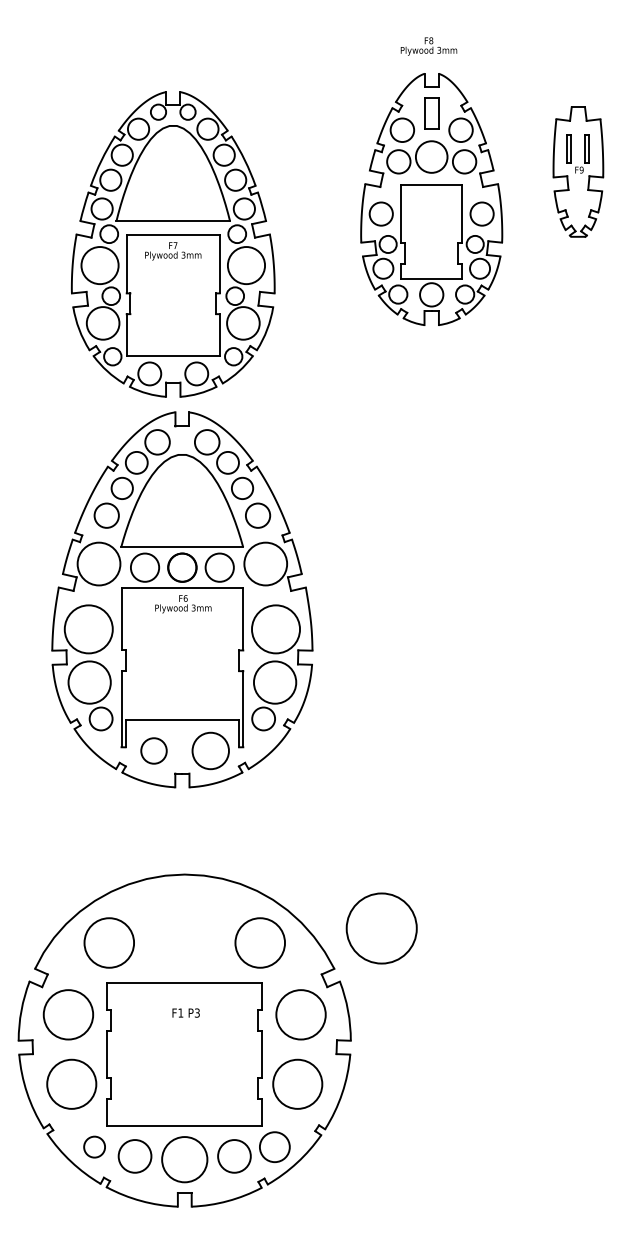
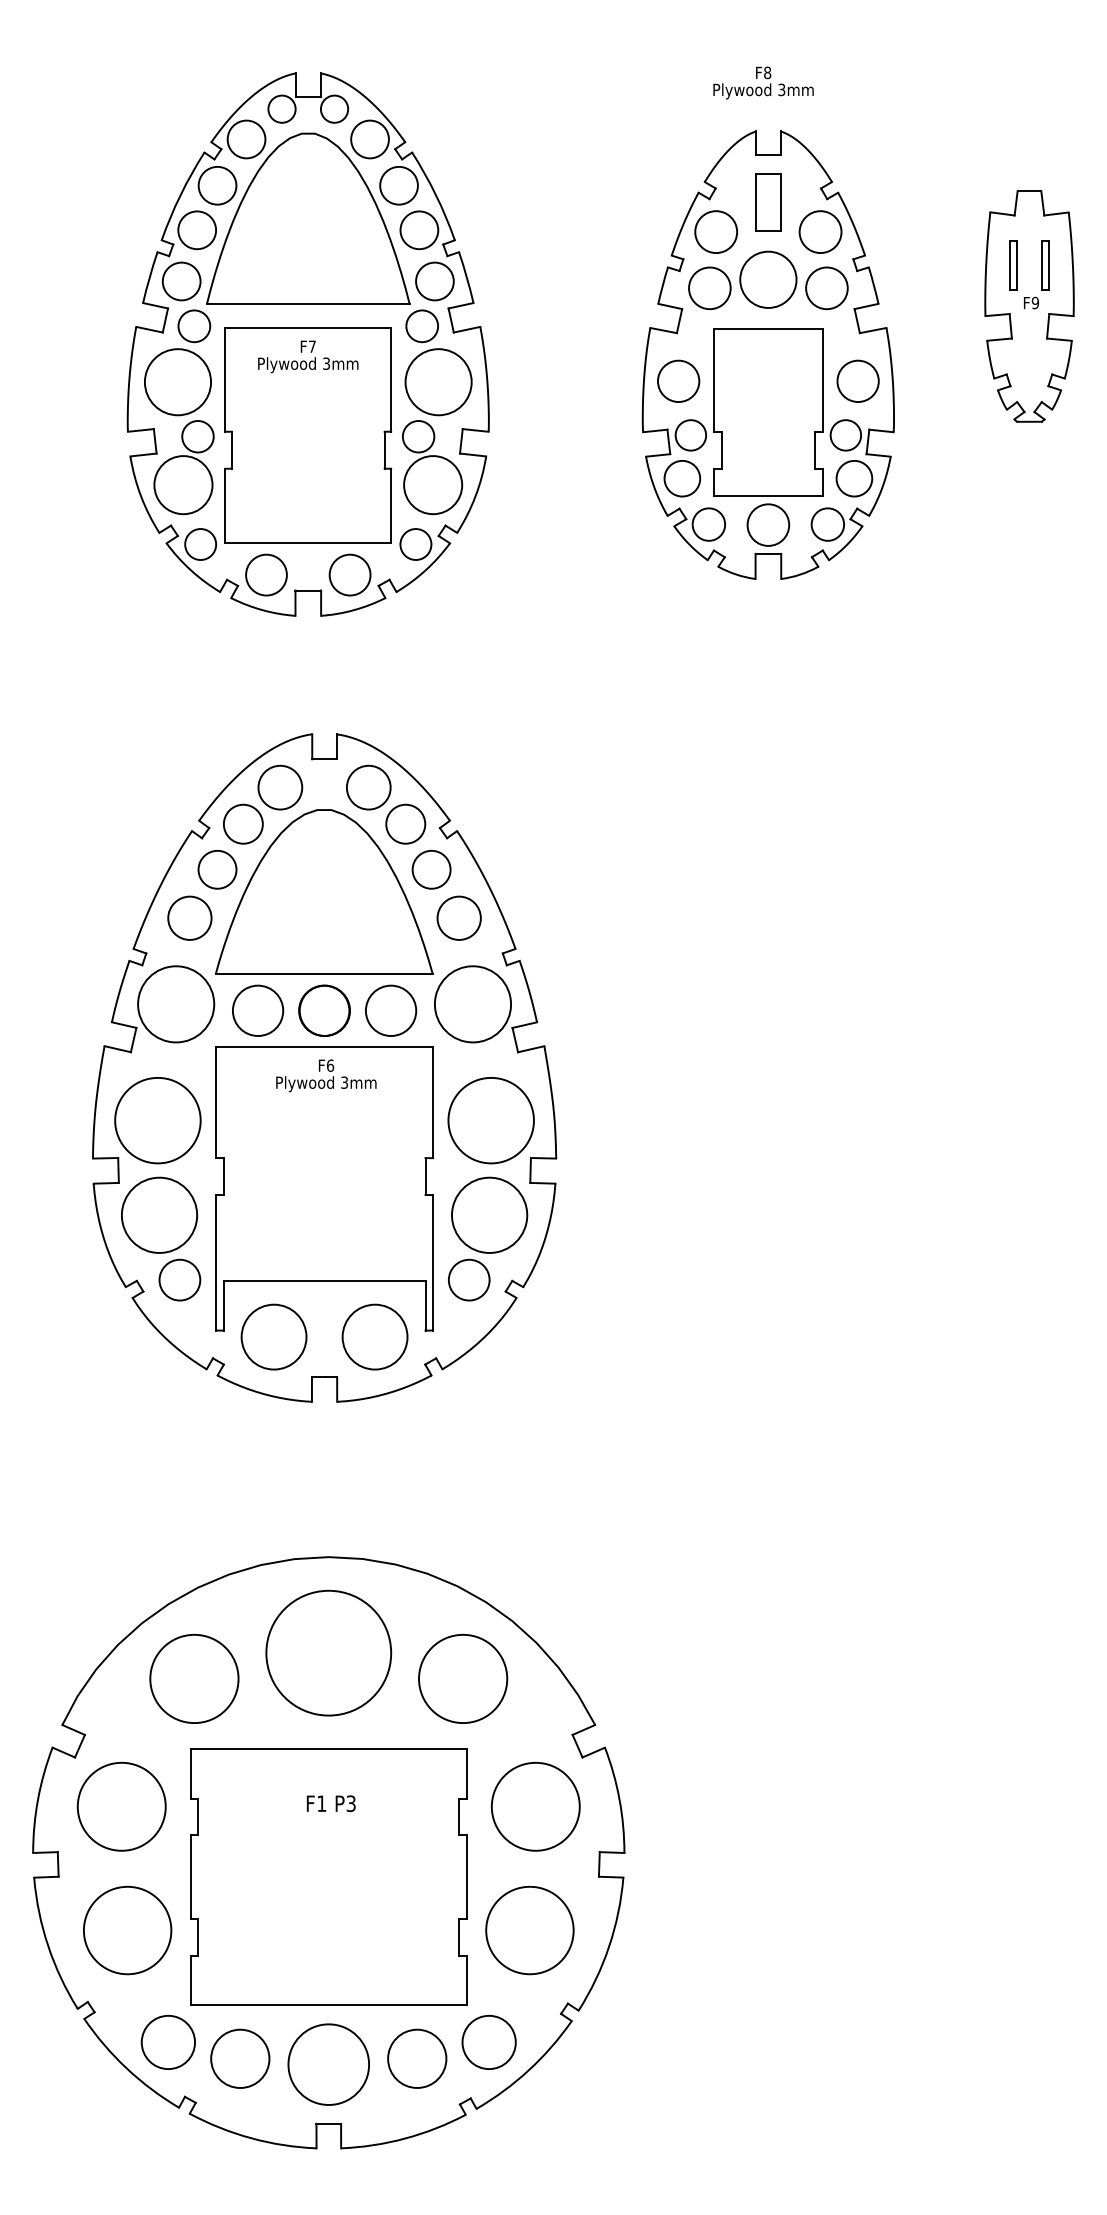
part: (172, 244) -> (306, 344), moved
circle: (153, 750) -> (273, 1336), size x1.43
circle: (381, 928) -> (328, 1653), moved
circle: (94, 1146) -> (168, 2041), size x1.43

